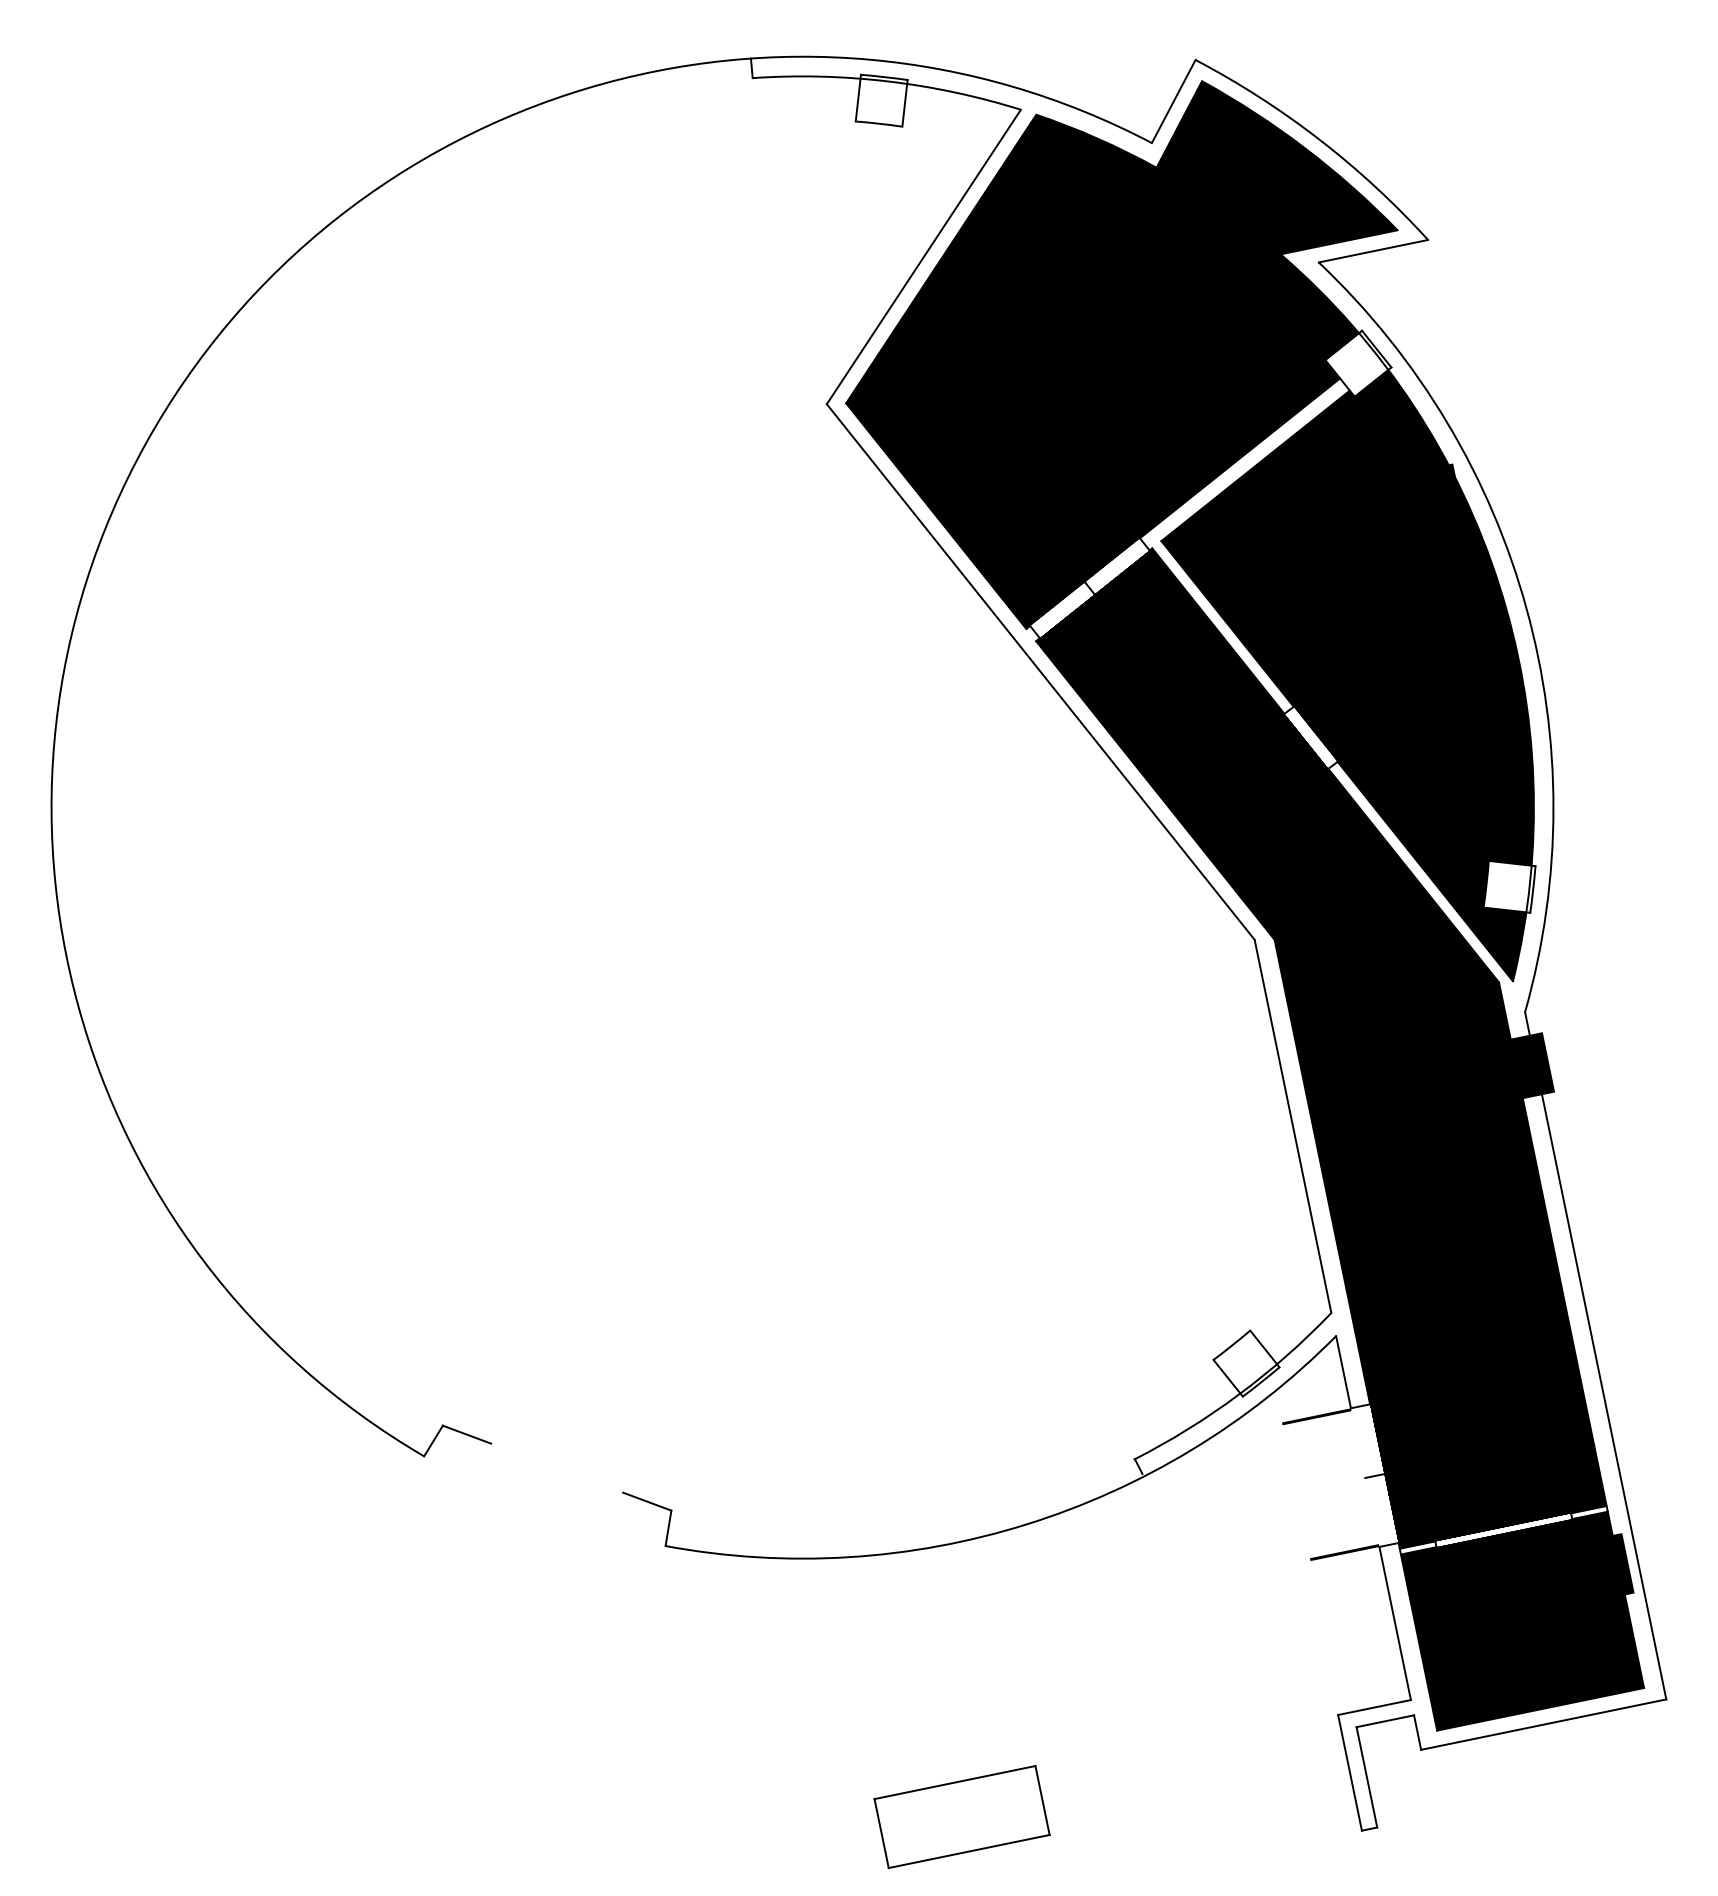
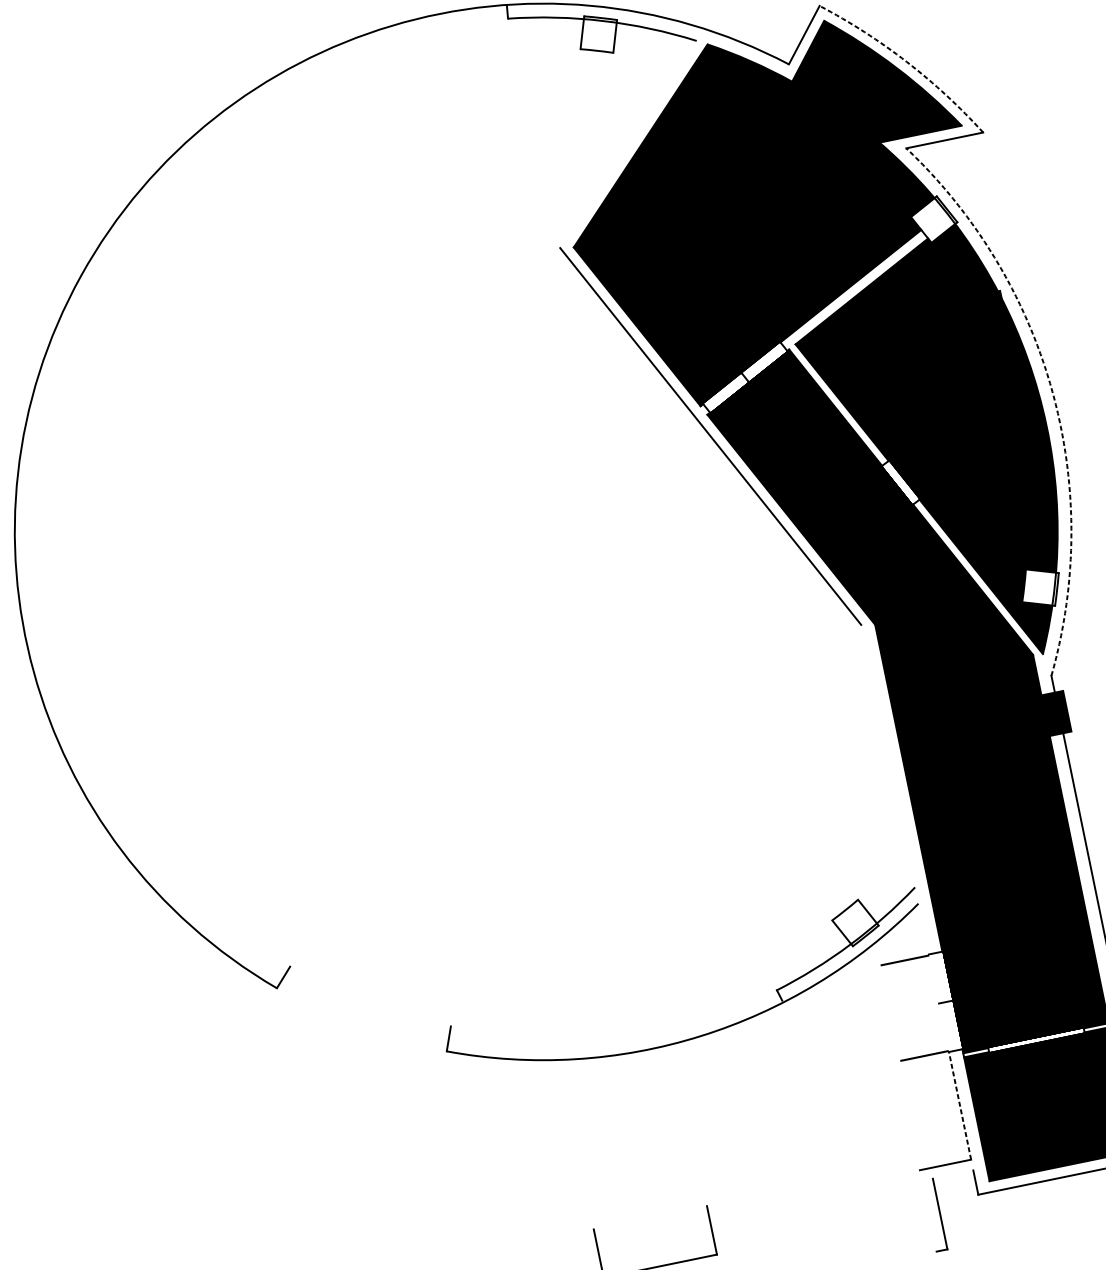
arc: (1319, 139) -> (906, 61), solid -> dashed
line: (923, 256) -> (628, 144), removed
arc: (1526, 608) -> (1052, 391), solid -> dashed
line: (1292, 1125) -> (887, 755), removed
line: (1343, 1372) -> (923, 929), removed
line: (466, 1434) -> (306, 972), removed
line: (647, 1501) -> (434, 1020), removed
line: (1395, 1623) -> (960, 1105), solid -> dashed
line: (1385, 1721) -> (953, 1174), removed
line: (1349, 1772) -> (927, 1210), removed
line: (954, 1782) -> (650, 1217), removed

